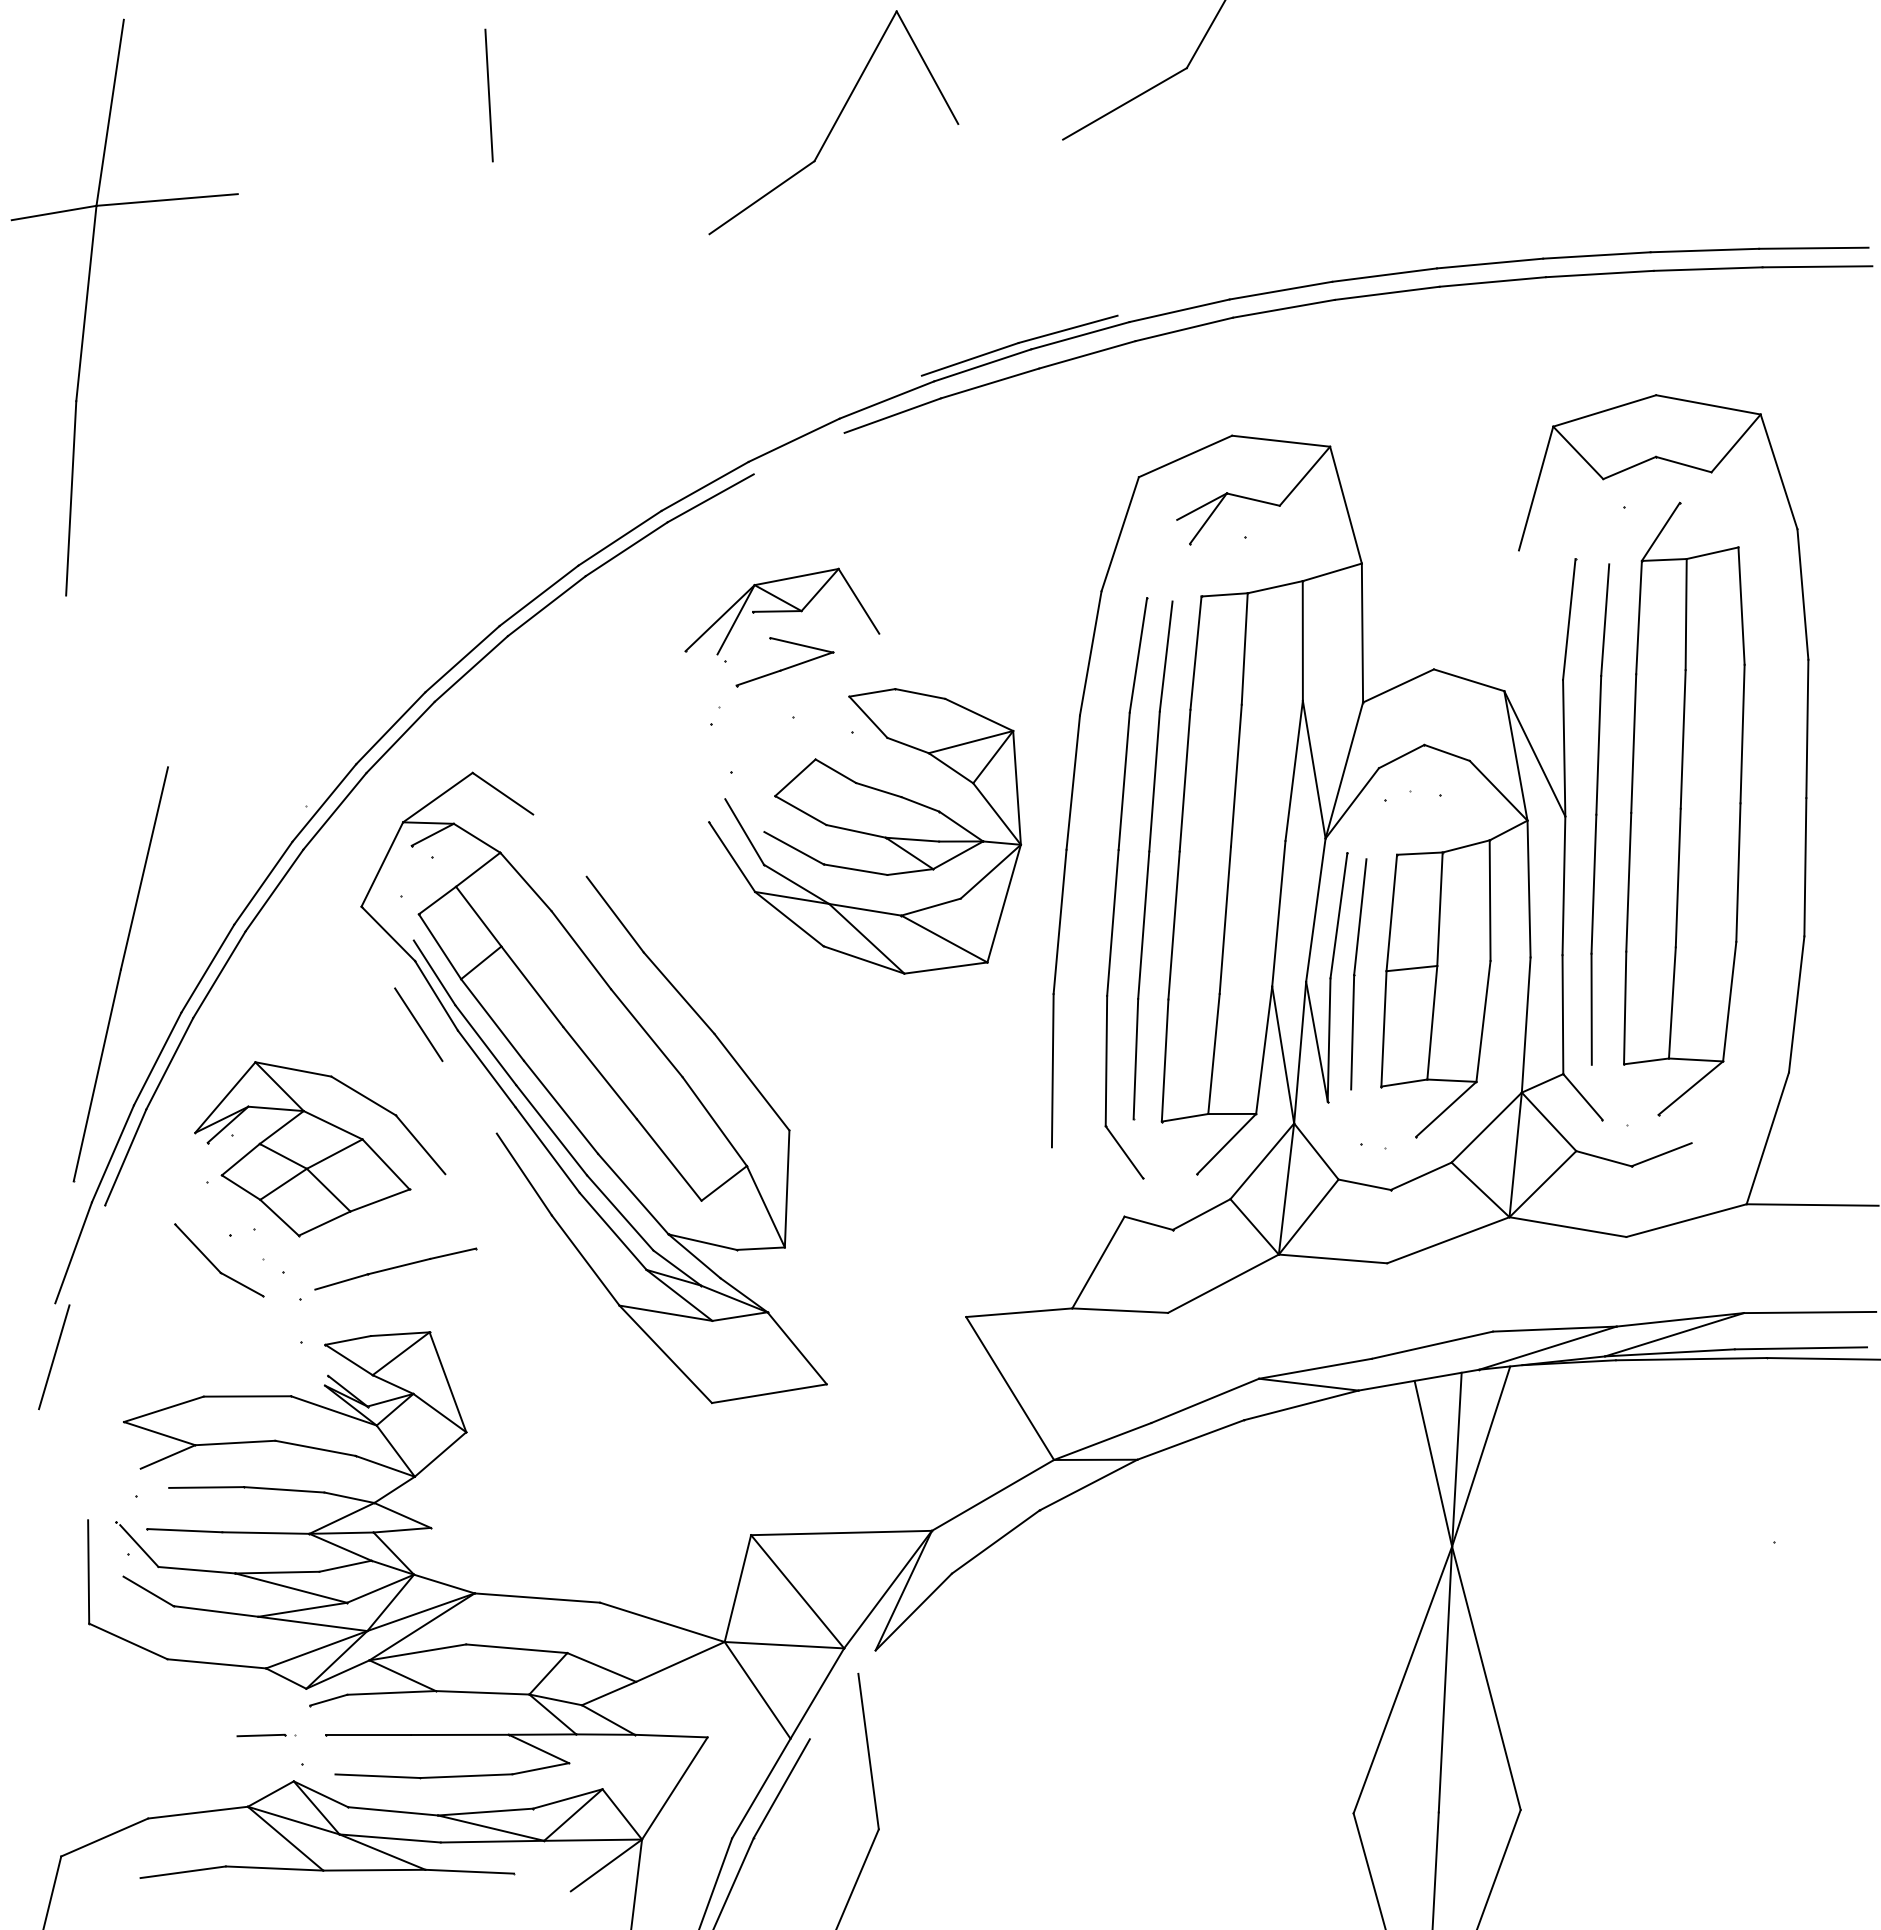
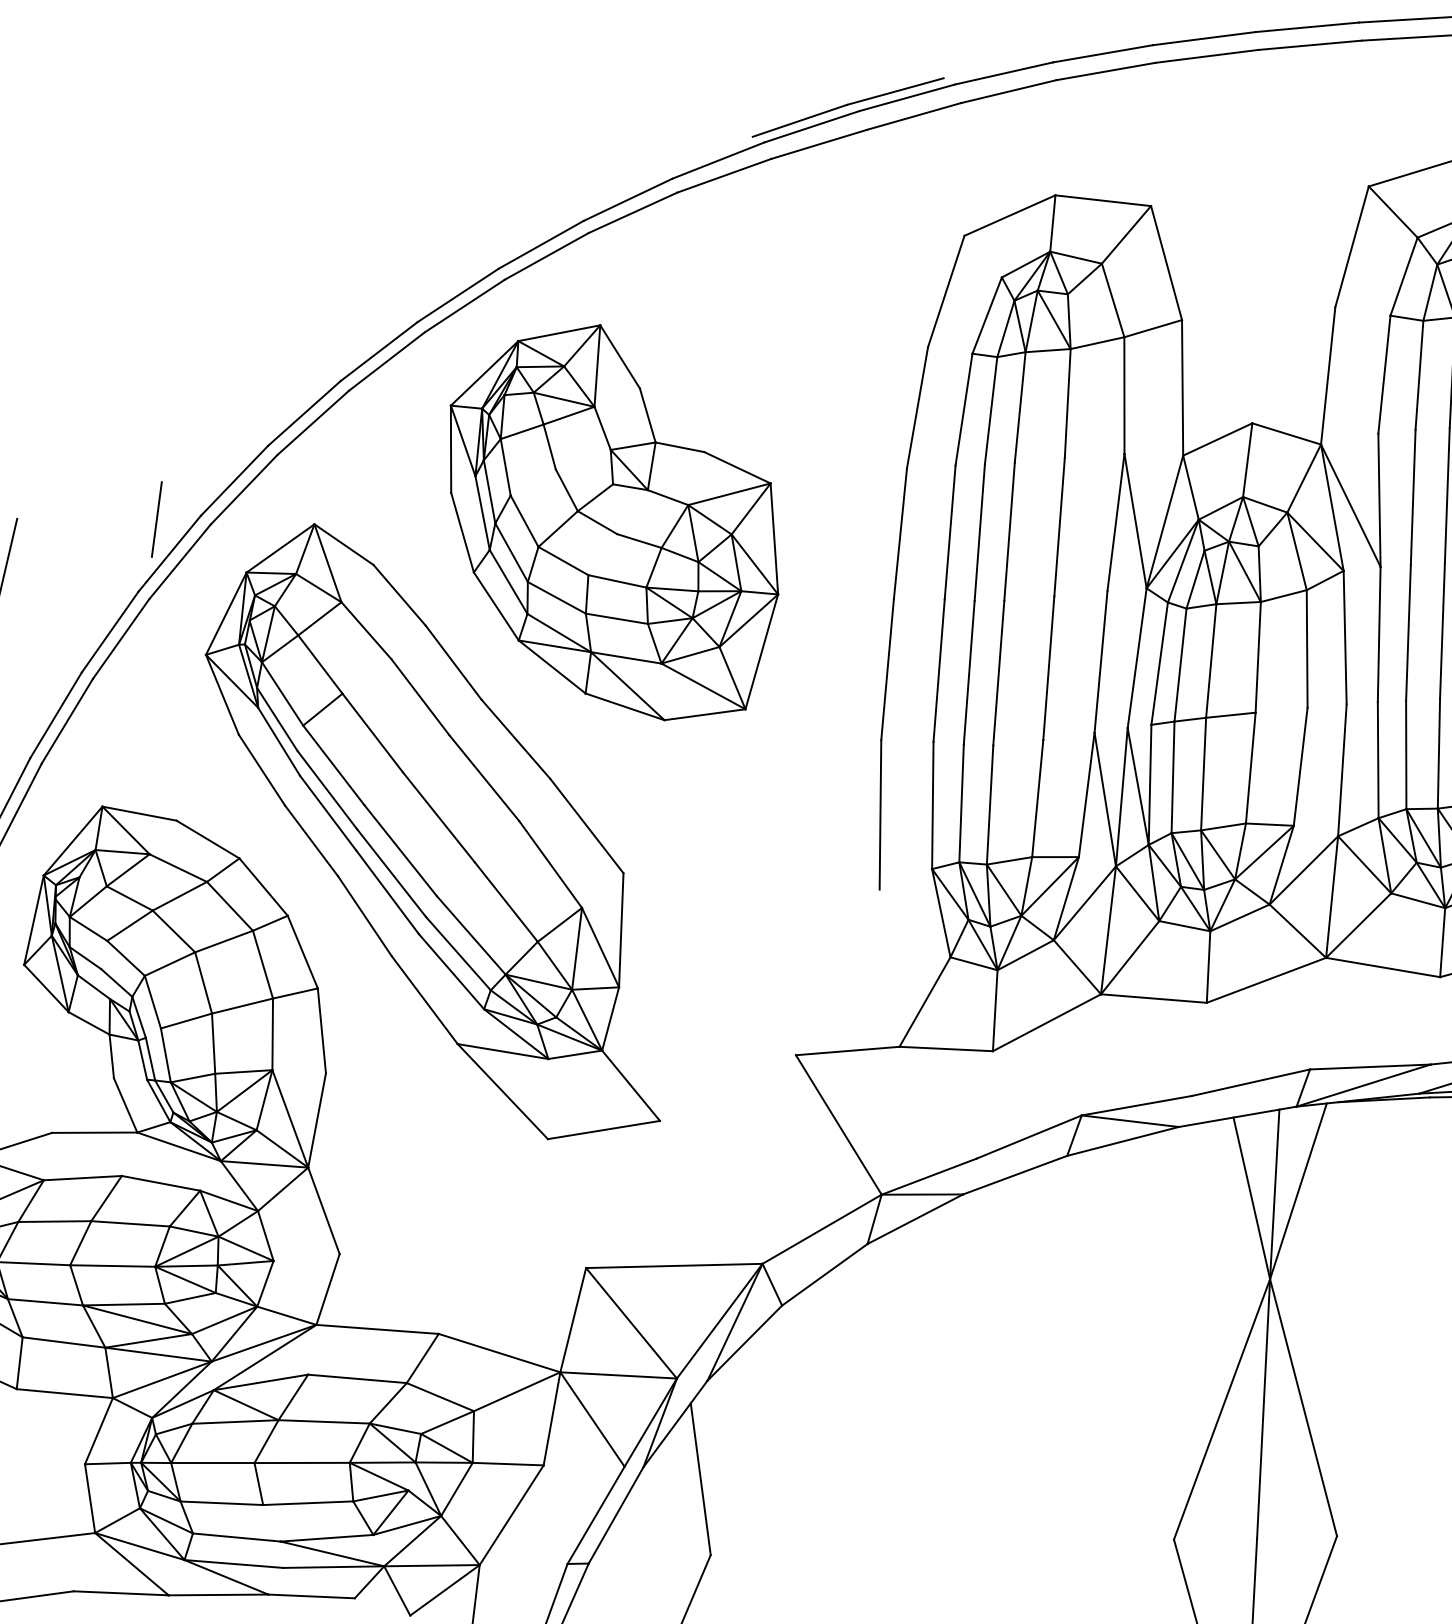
line: (798, 453) -> (632, 212), added
line: (1511, 620) -> (1328, 375), added
part: (847, 776) -> (608, 527), moved
line: (559, 845) -> (399, 595), added
line: (469, 1097) -> (311, 841), added
line: (421, 1428) -> (264, 1163), added
line: (842, 1694) -> (675, 1423), added
line: (315, 1754) -> (161, 1482), added

